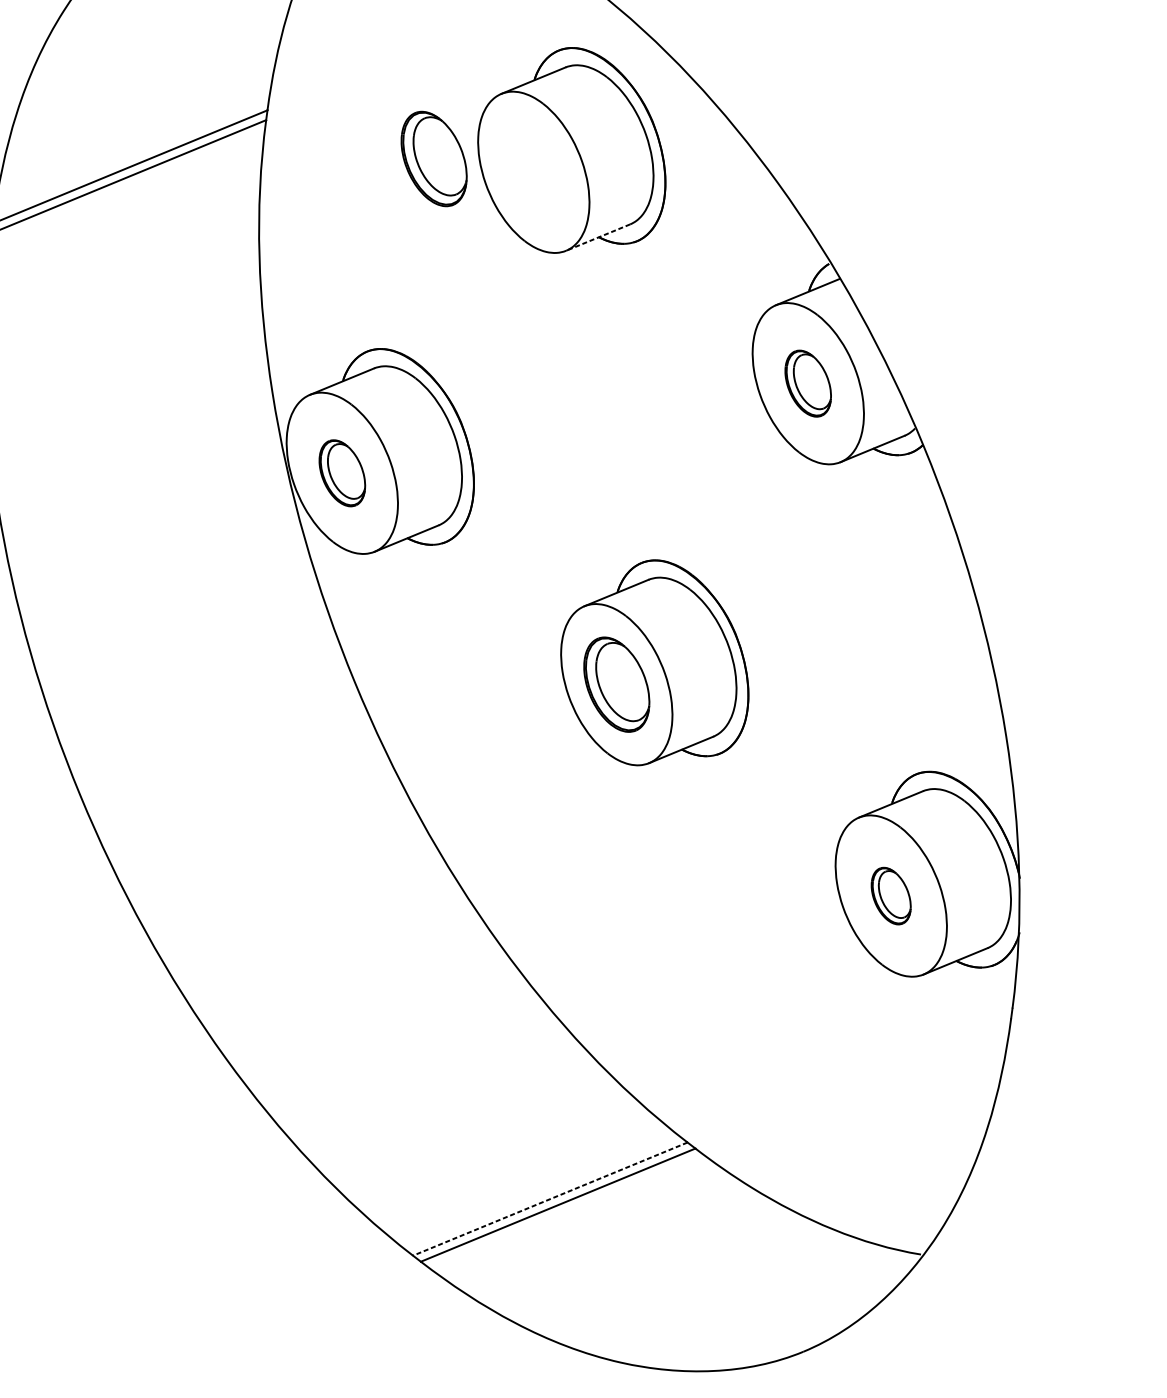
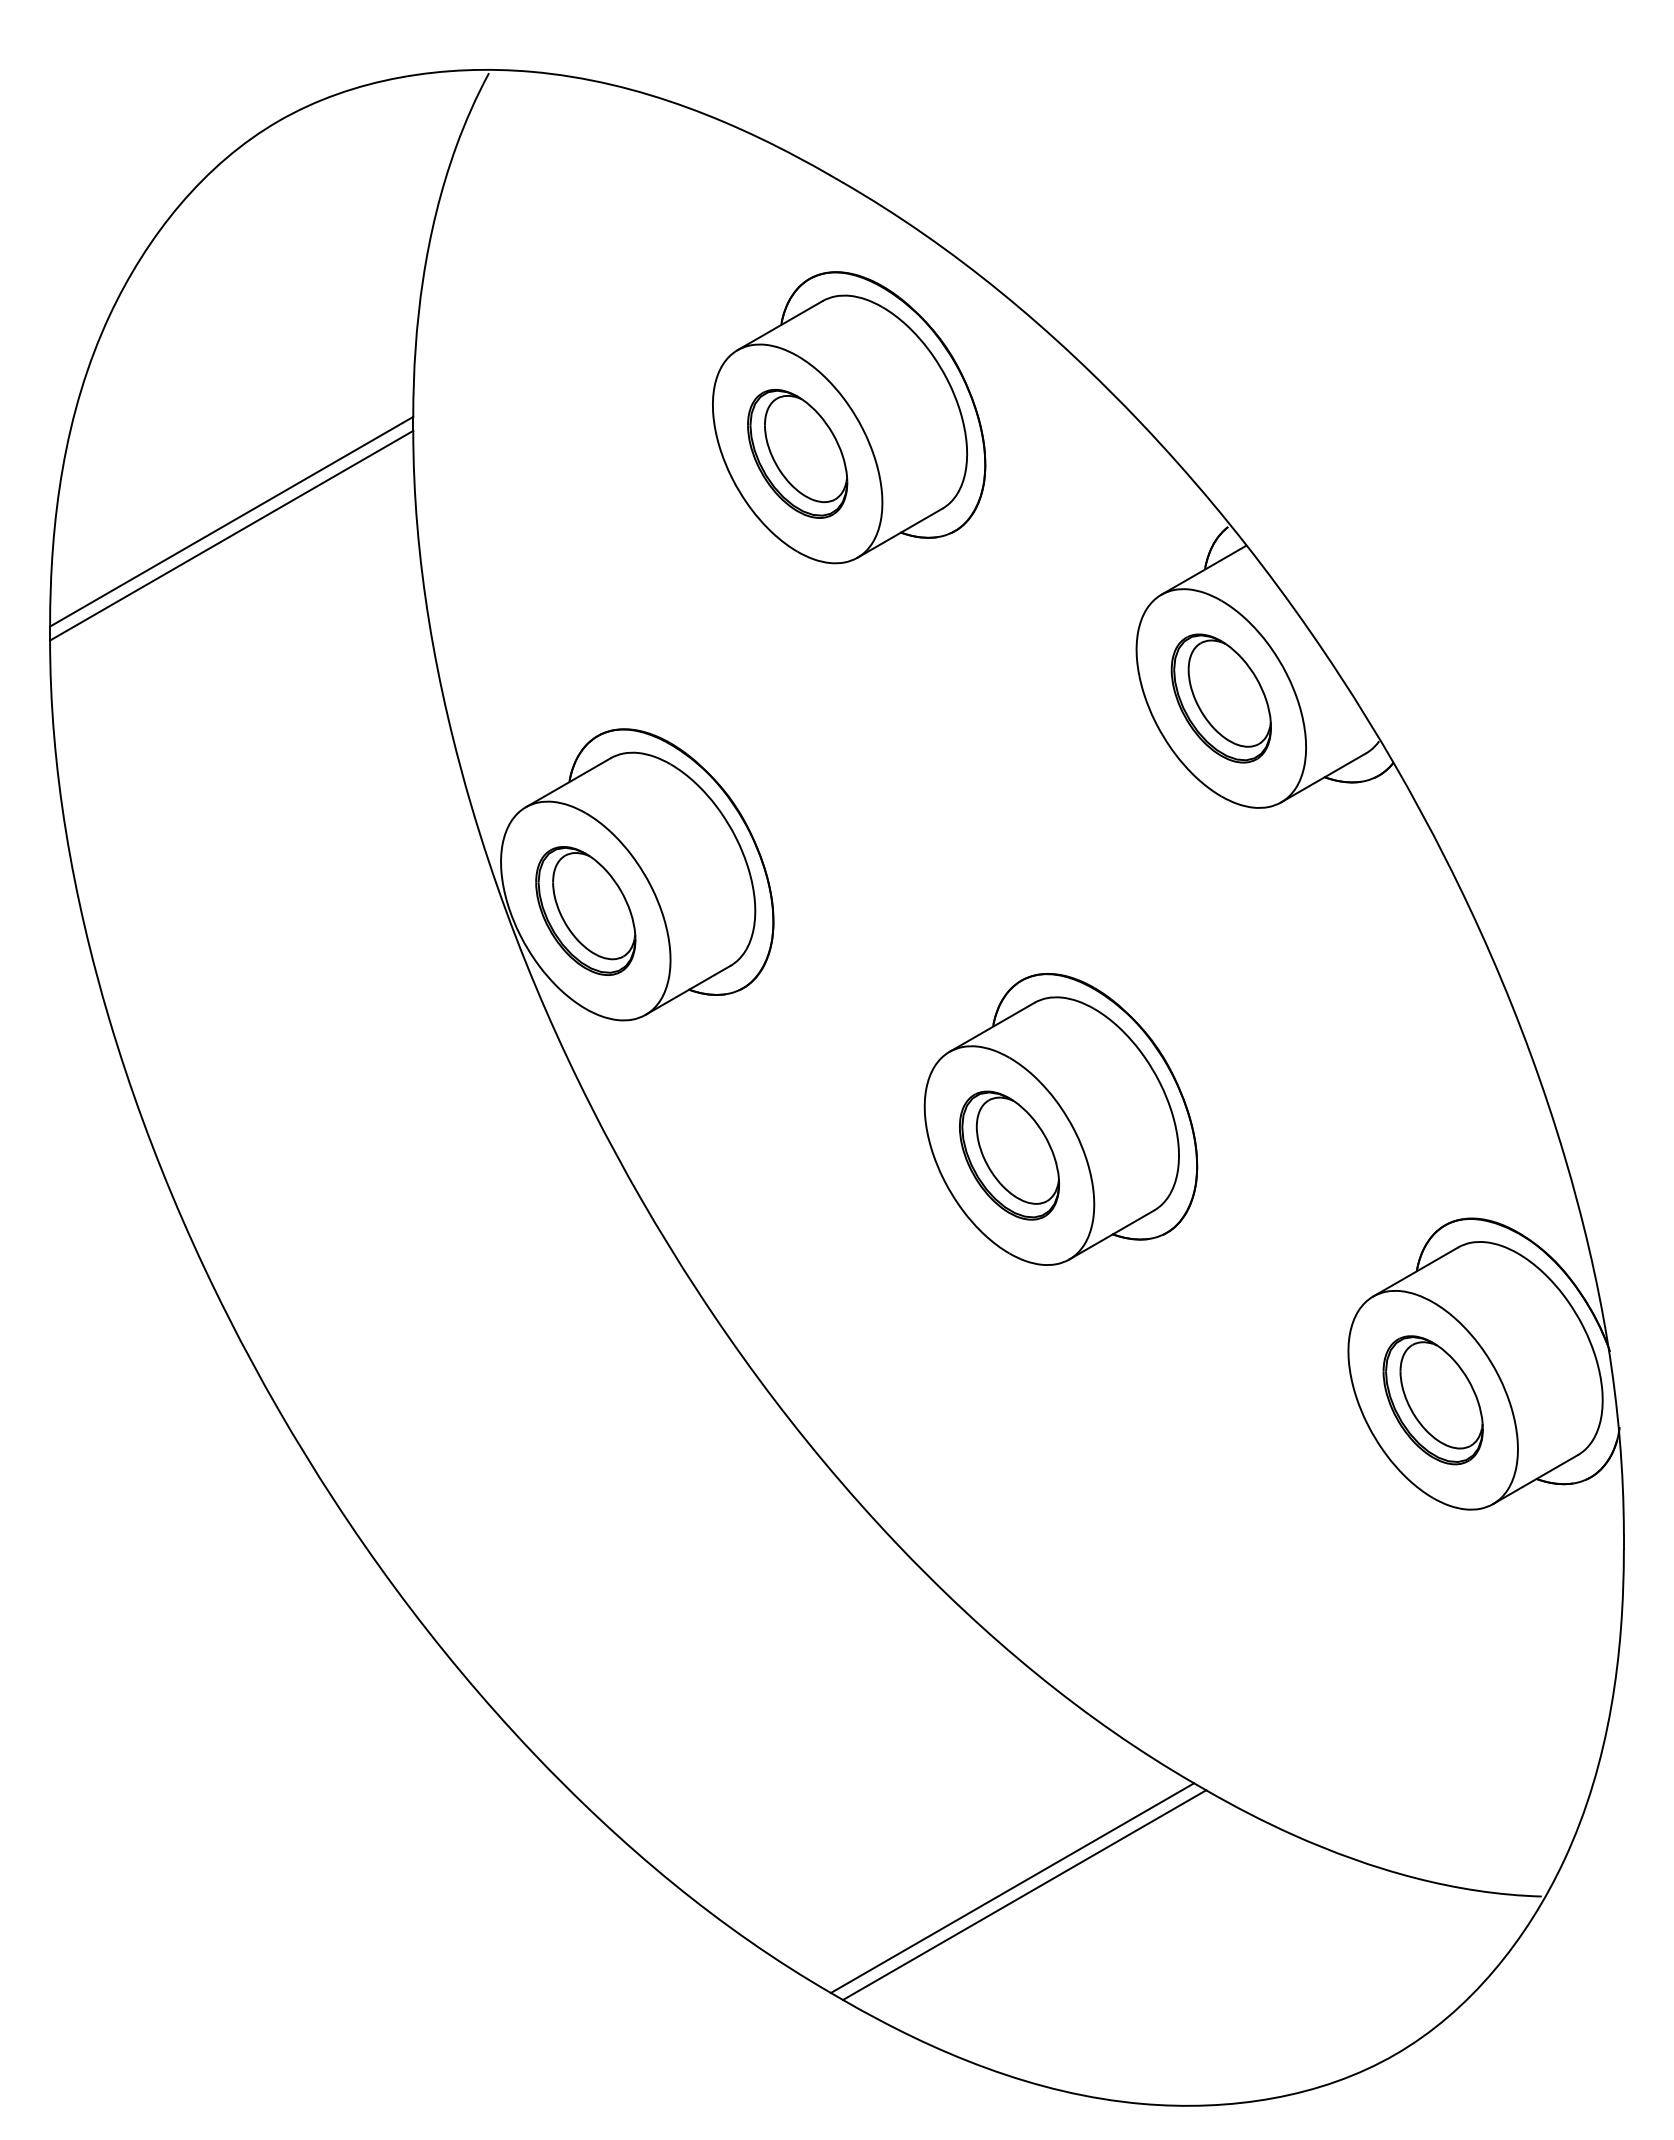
part: (434, 158) -> (797, 453), moved
line: (597, 237) -> (899, 533), dashed -> solid
part: (807, 383) -> (1220, 698), size x1.43
part: (342, 472) -> (585, 910), size x1.43
part: (890, 896) -> (1432, 1400), size x1.67
line: (550, 1199) -> (1012, 1888), dashed -> solid

